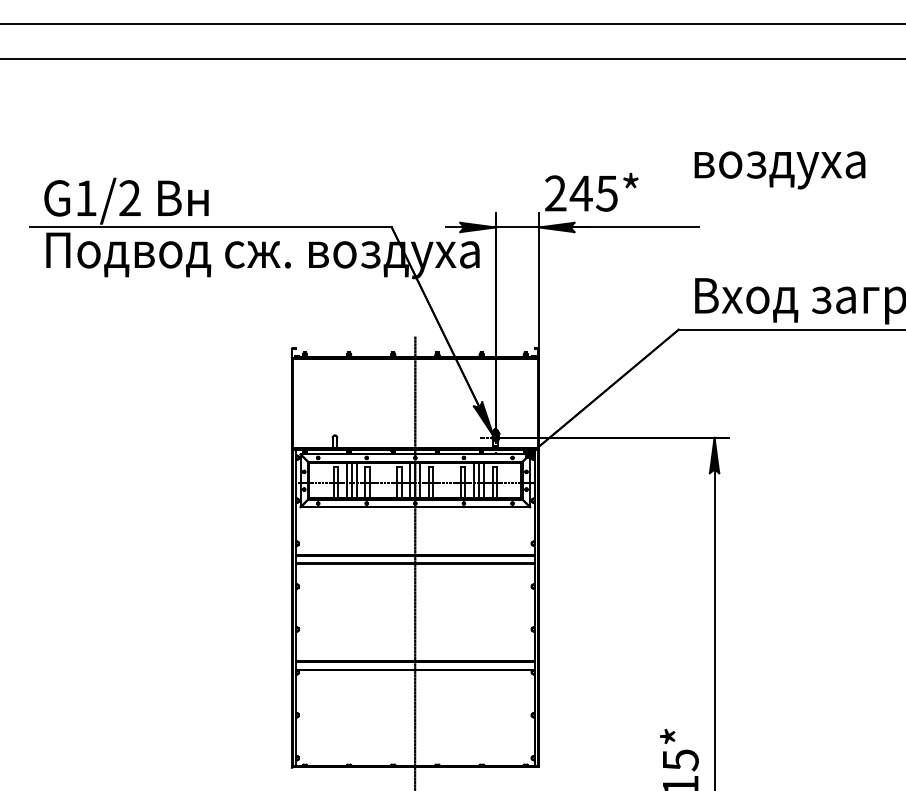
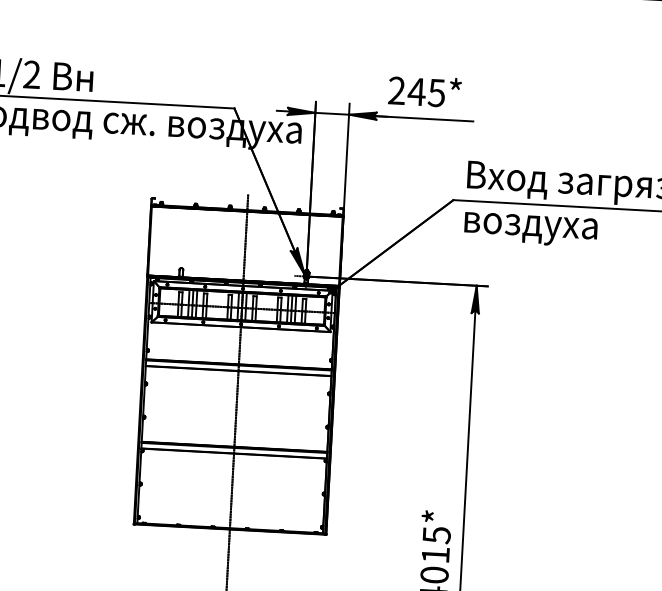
text: (779, 170) -> (530, 229), moved
text: (591, 192) -> (424, 91), moved

